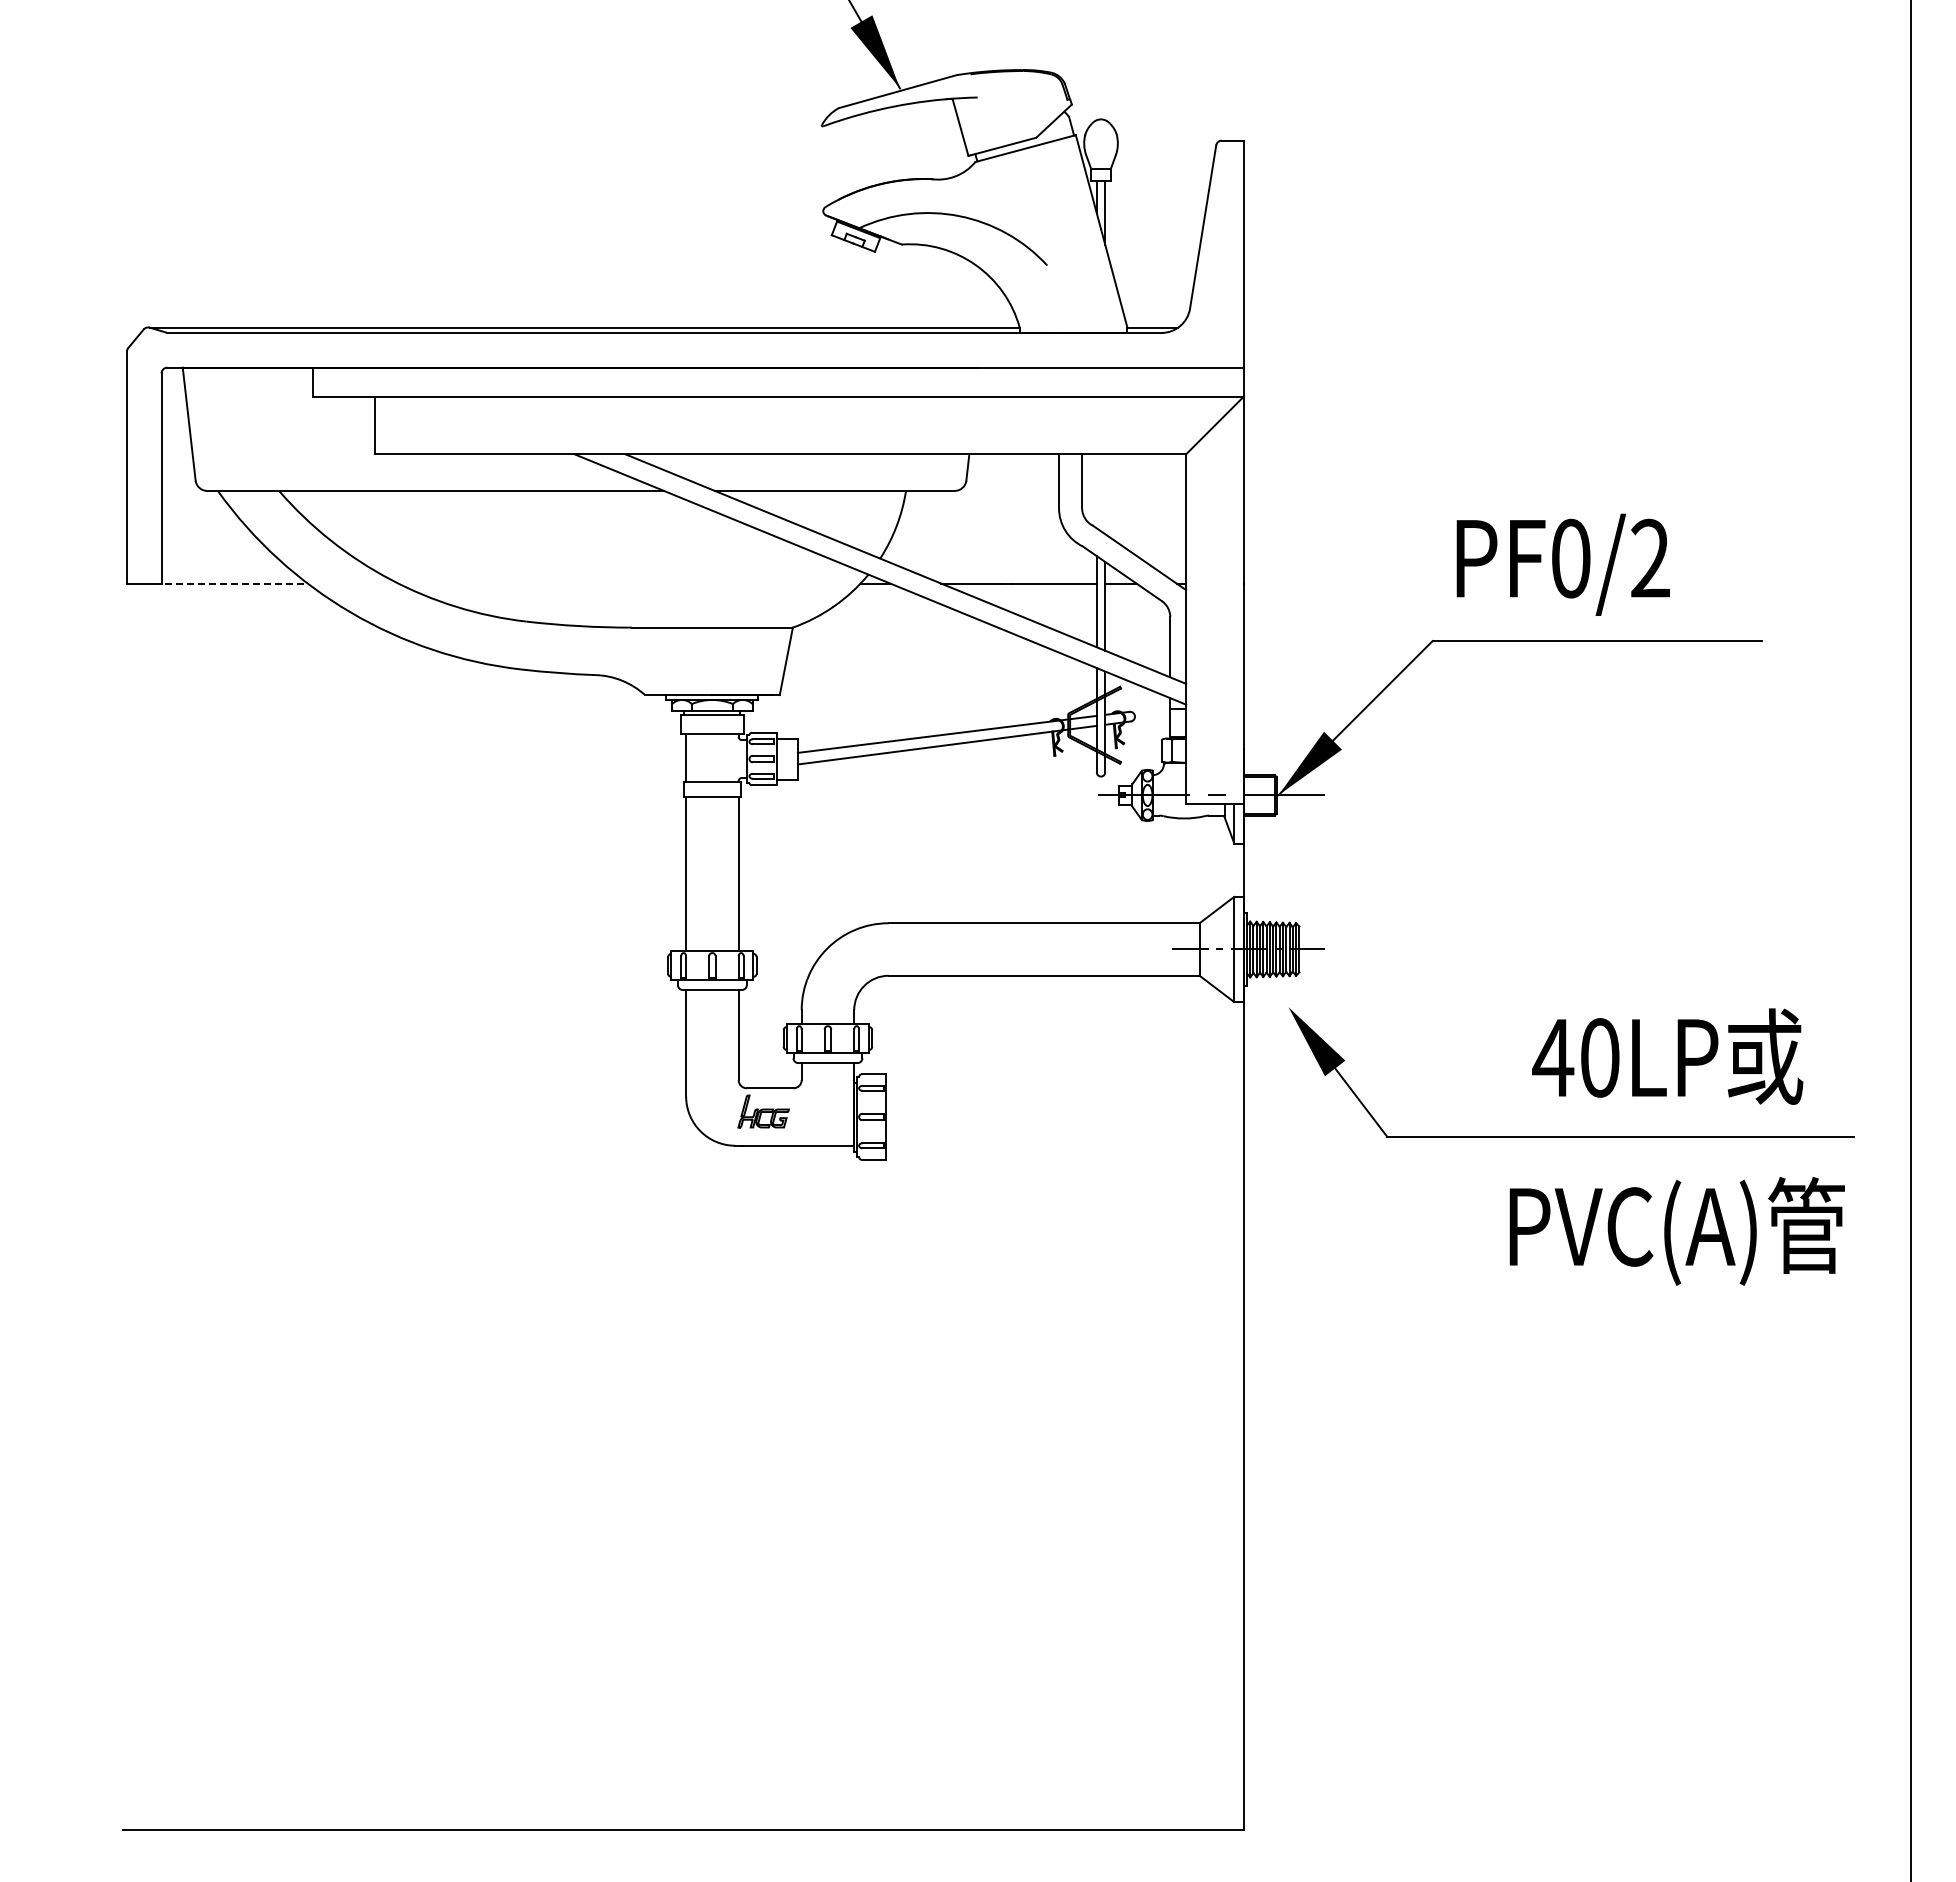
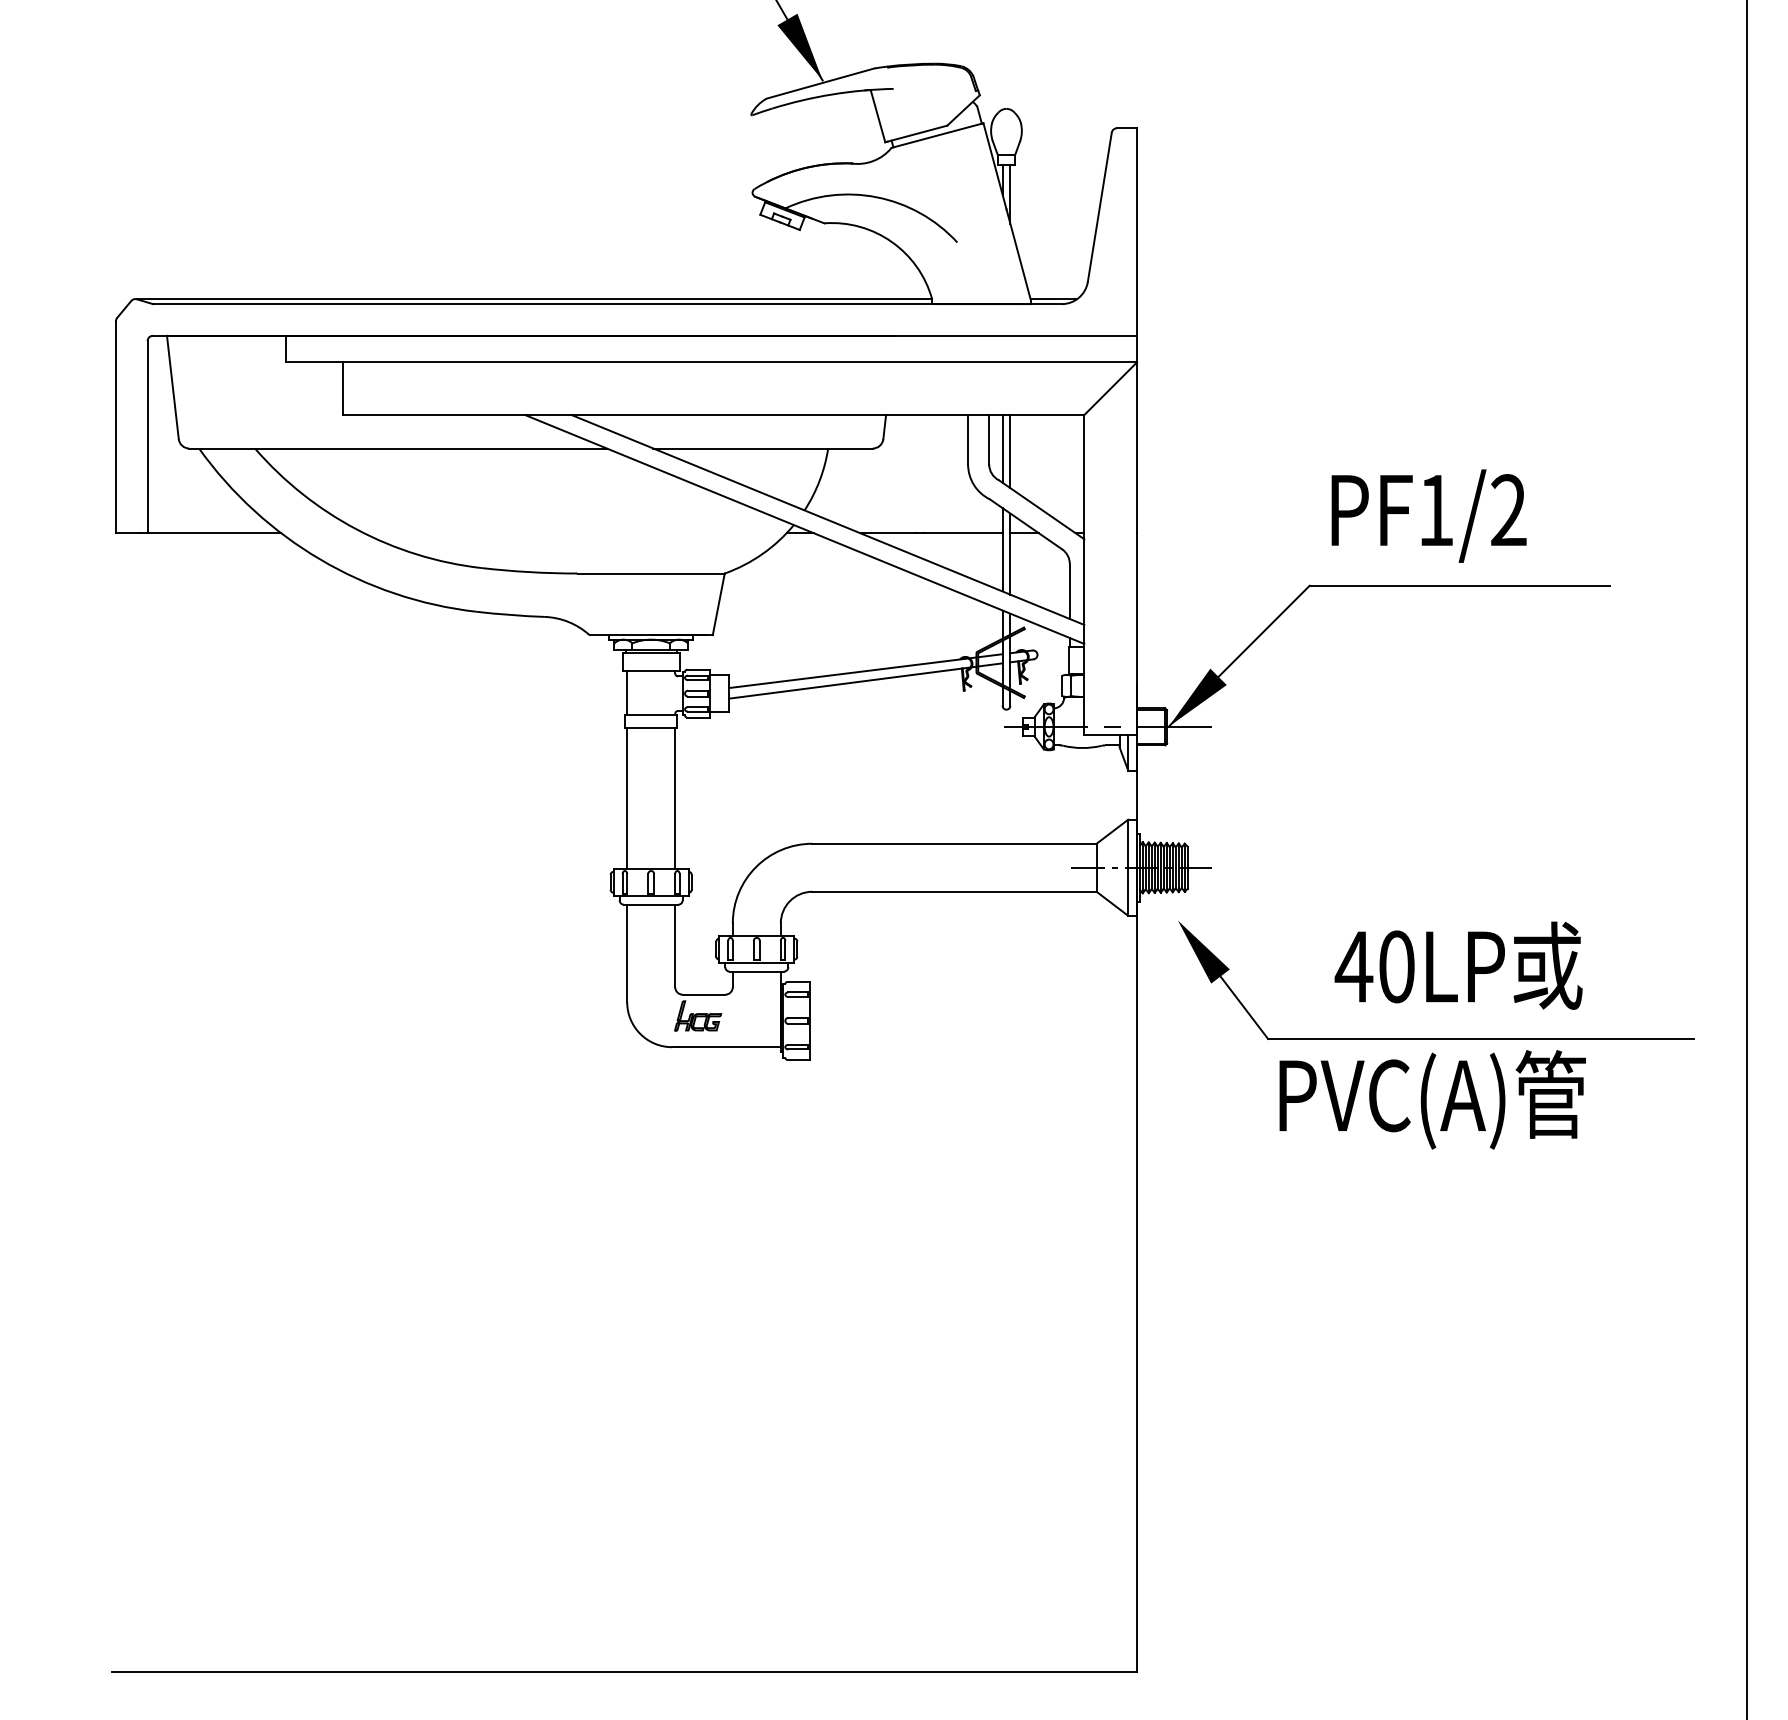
line: (1096, 491) -> (1002, 449), added
line: (1105, 494) -> (1010, 451), added
text: (1571, 558) -> (1436, 510), PF0/2 -> PF1/2
line: (230, 583) -> (210, 533), dashed -> solid
text: (1667, 1056) -> (1458, 965), moved
text: (1676, 1231) -> (1432, 1099), moved

